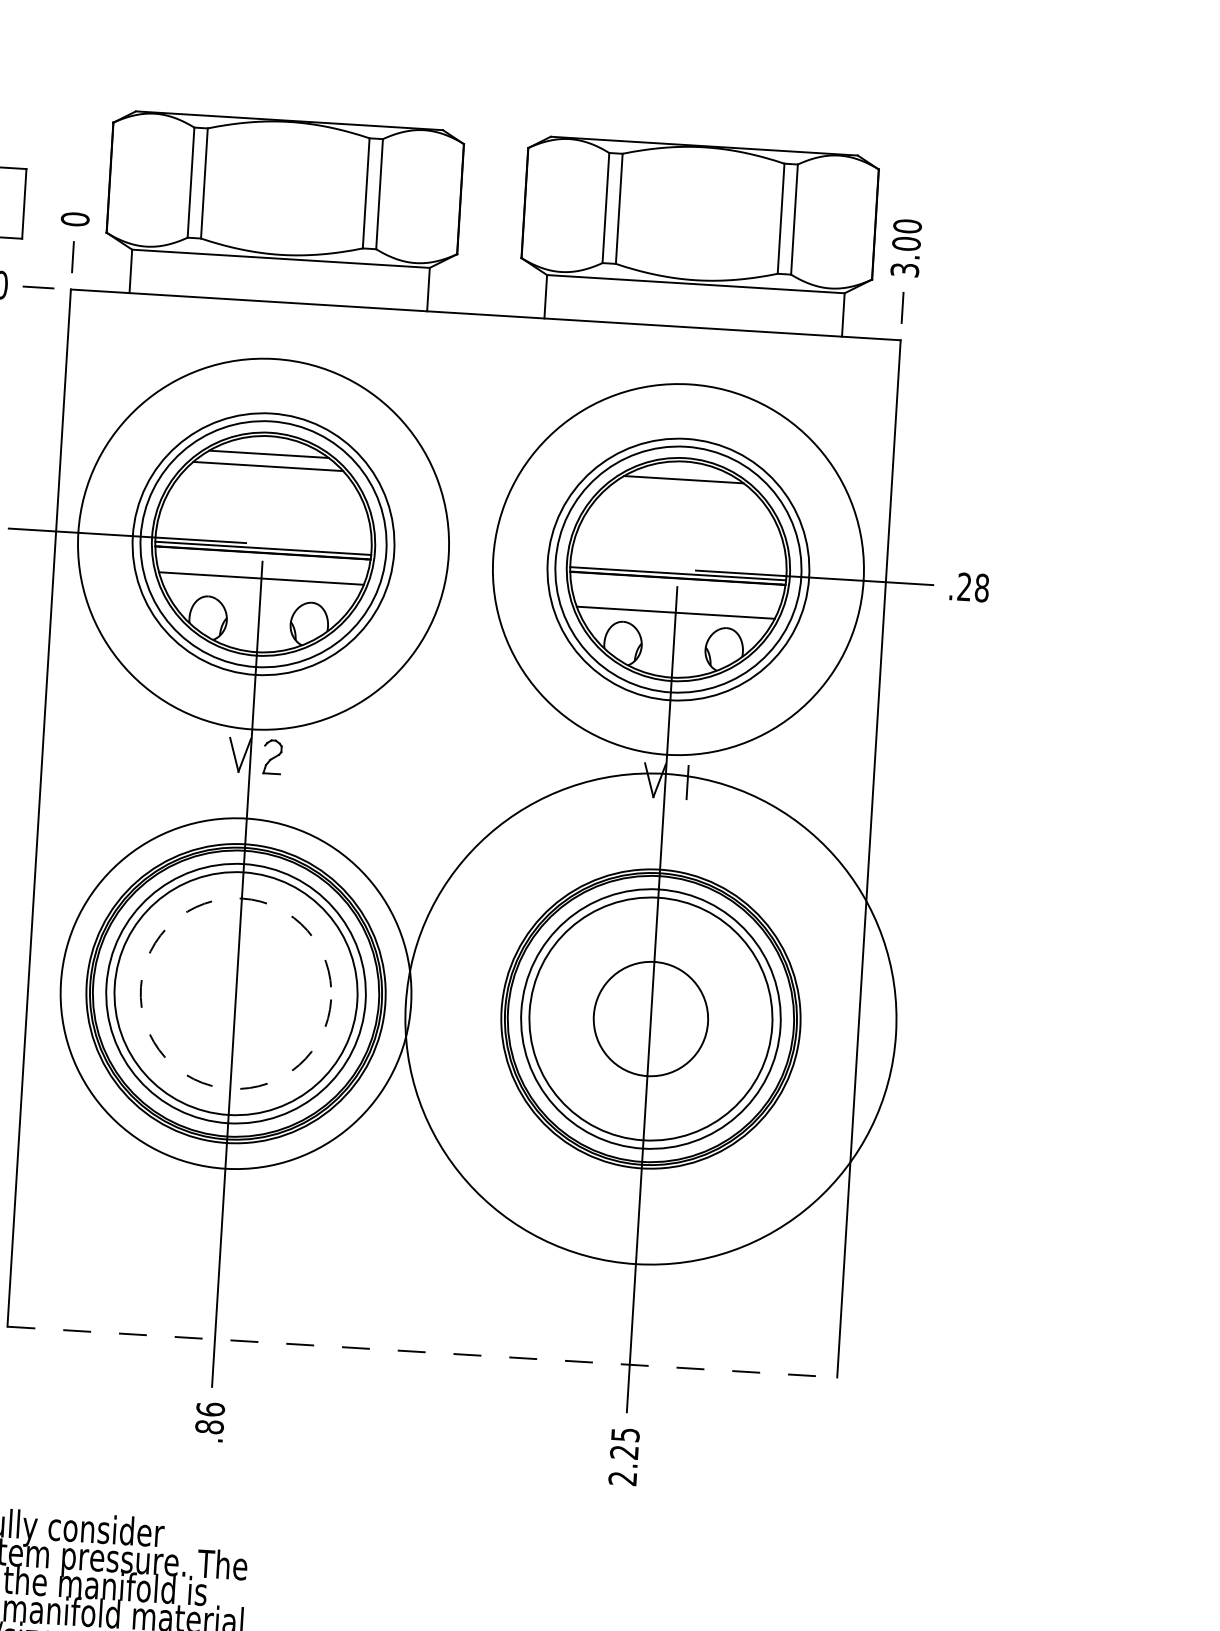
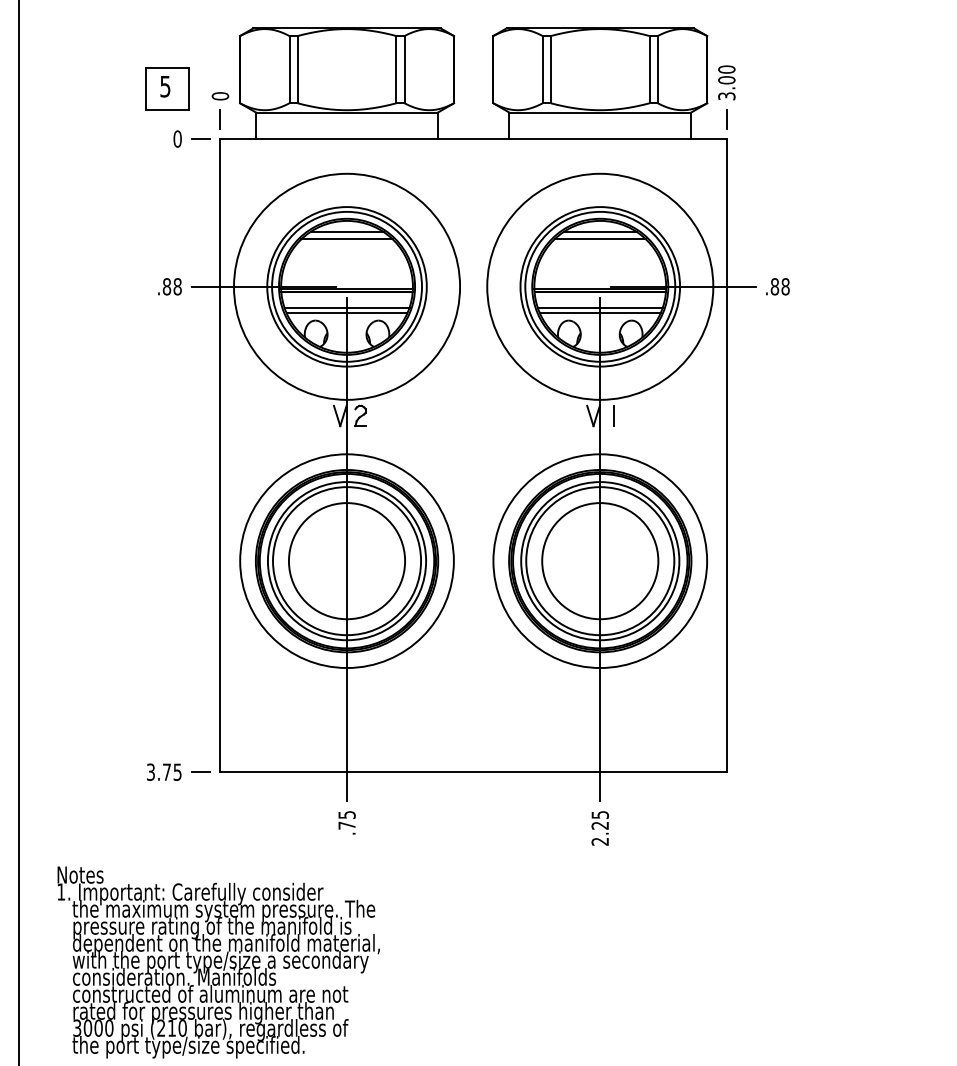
line: (683, 492) -> (600, 239), added
text: (963, 586) -> (774, 286), .28 -> .88
line: (259, 587) -> (346, 313), added
line: (675, 603) -> (599, 307), added
circle: (235, 994) -> (346, 561), dashed -> solid
circle: (651, 1019) -> (600, 561), size x0.71
circle: (651, 1019) -> (600, 561), size x1.67
line: (423, 1352) -> (474, 772), dashed -> solid
text: (209, 1416) -> (346, 819), .86 -> .75

